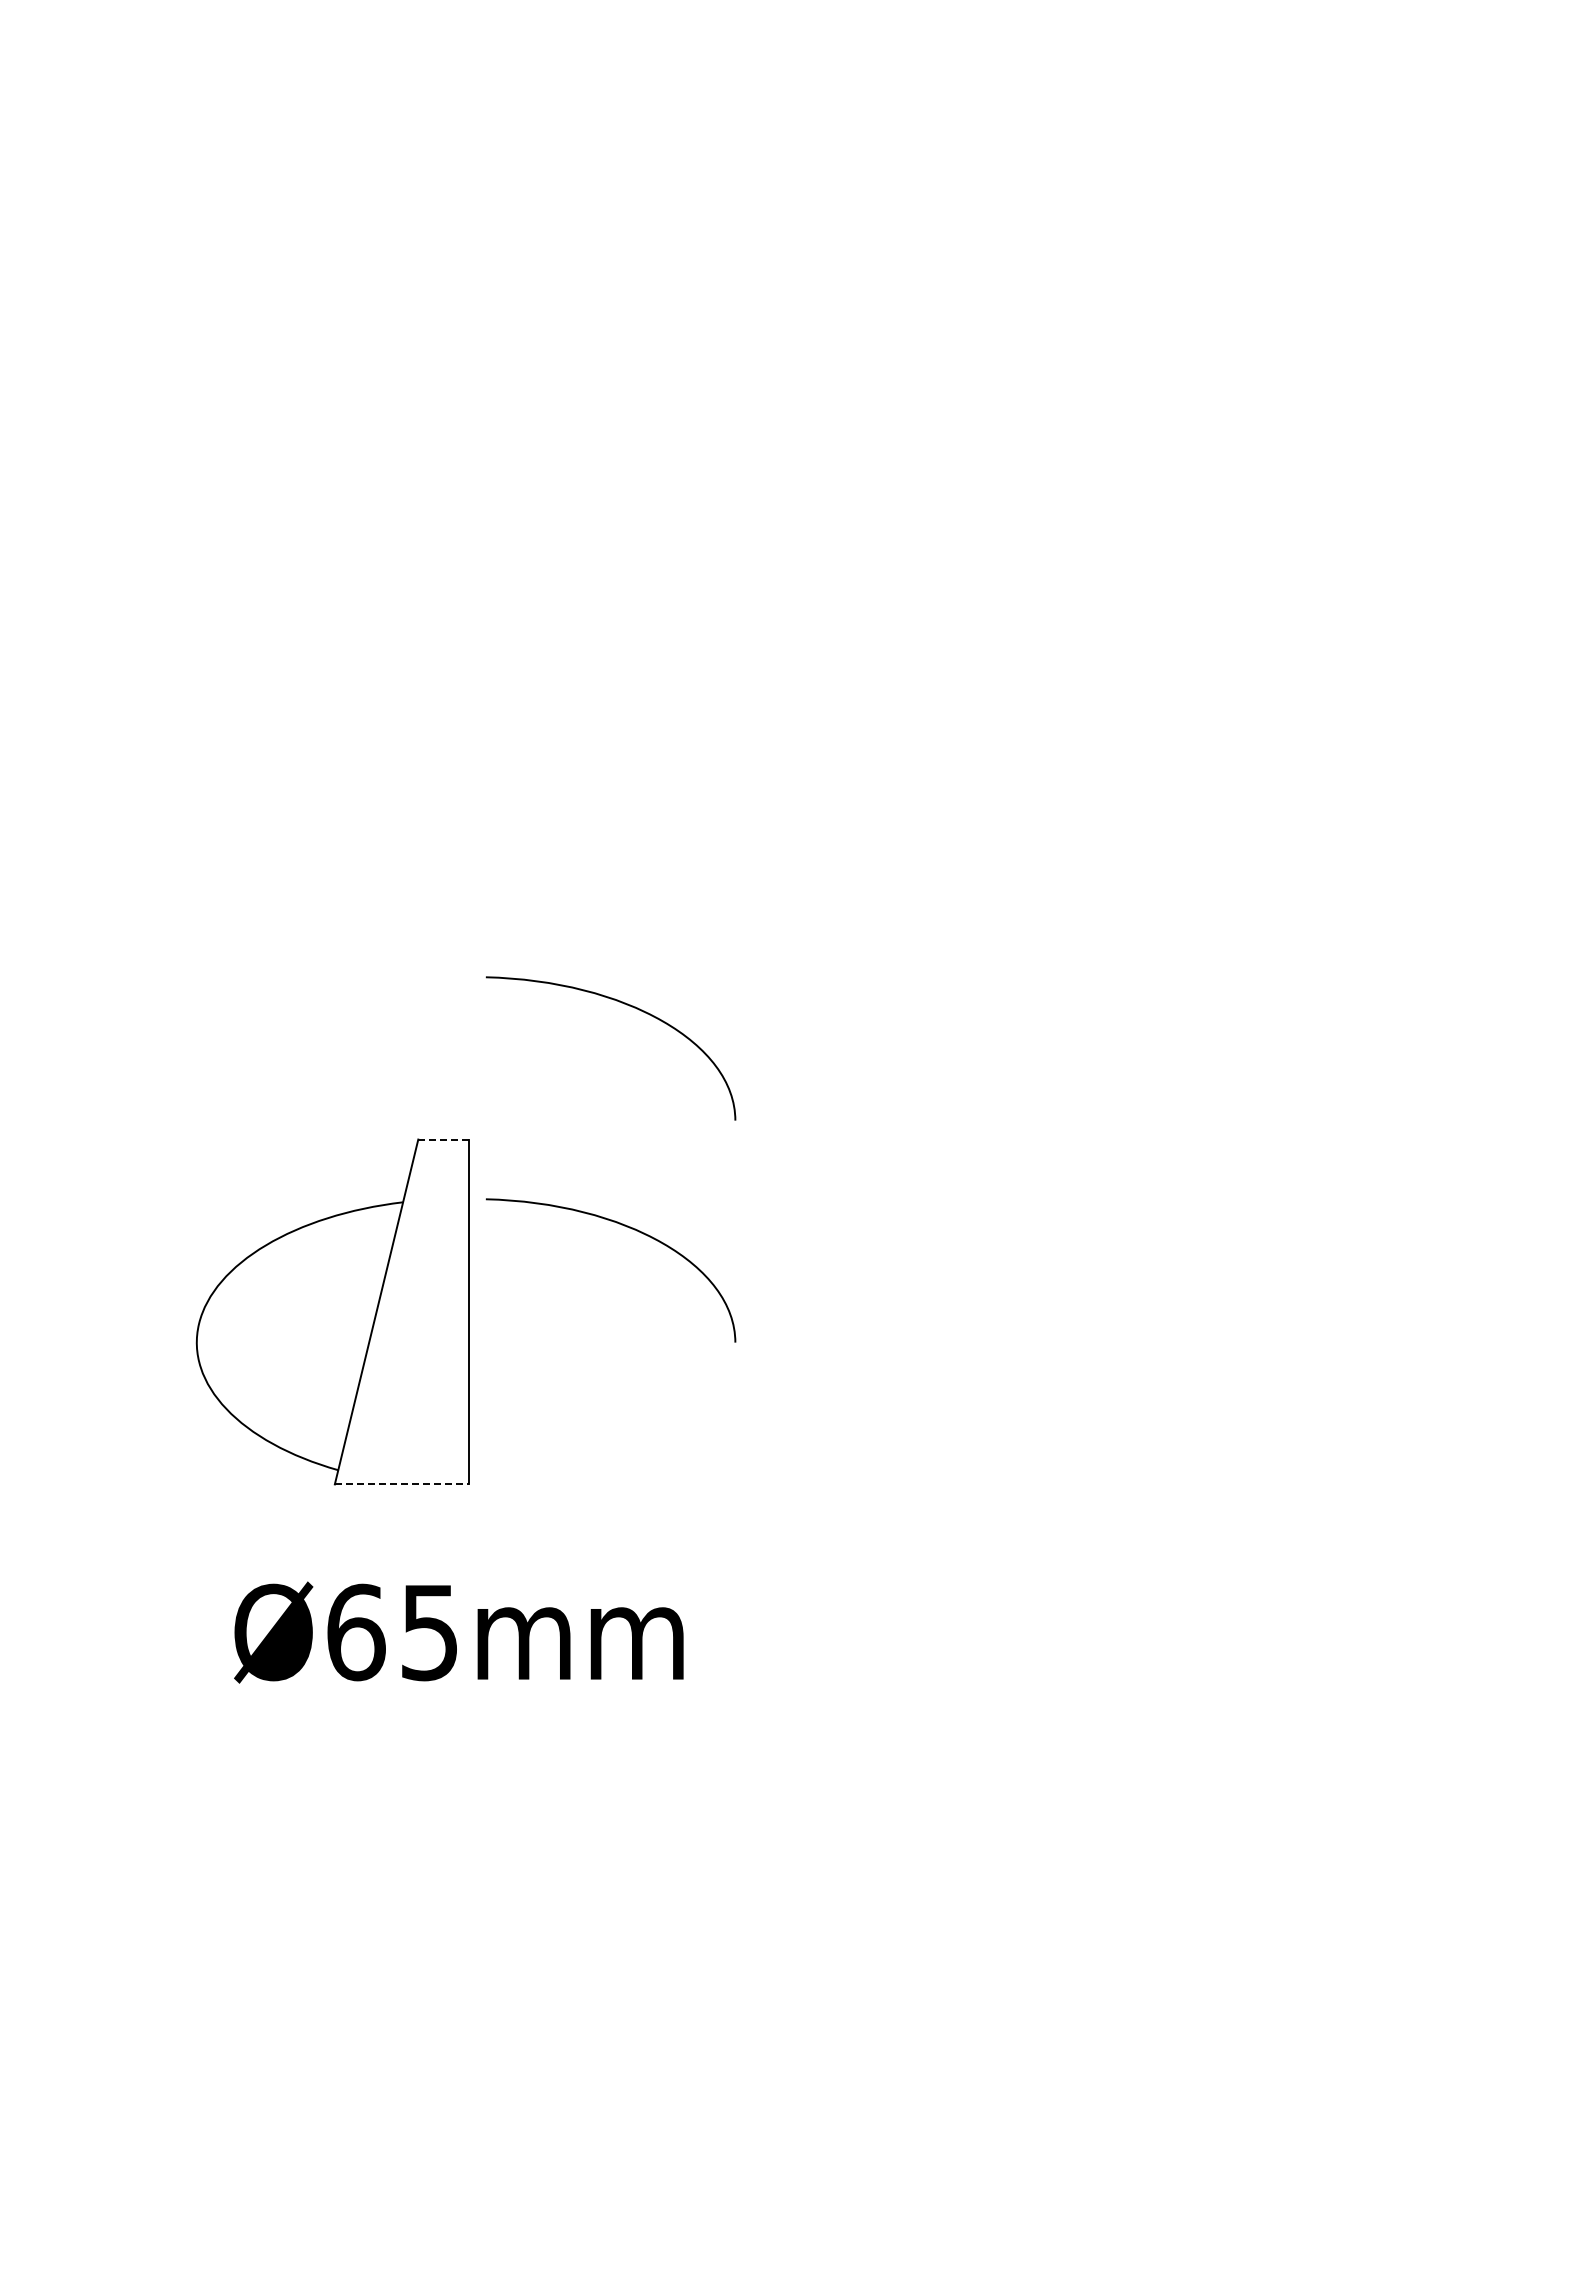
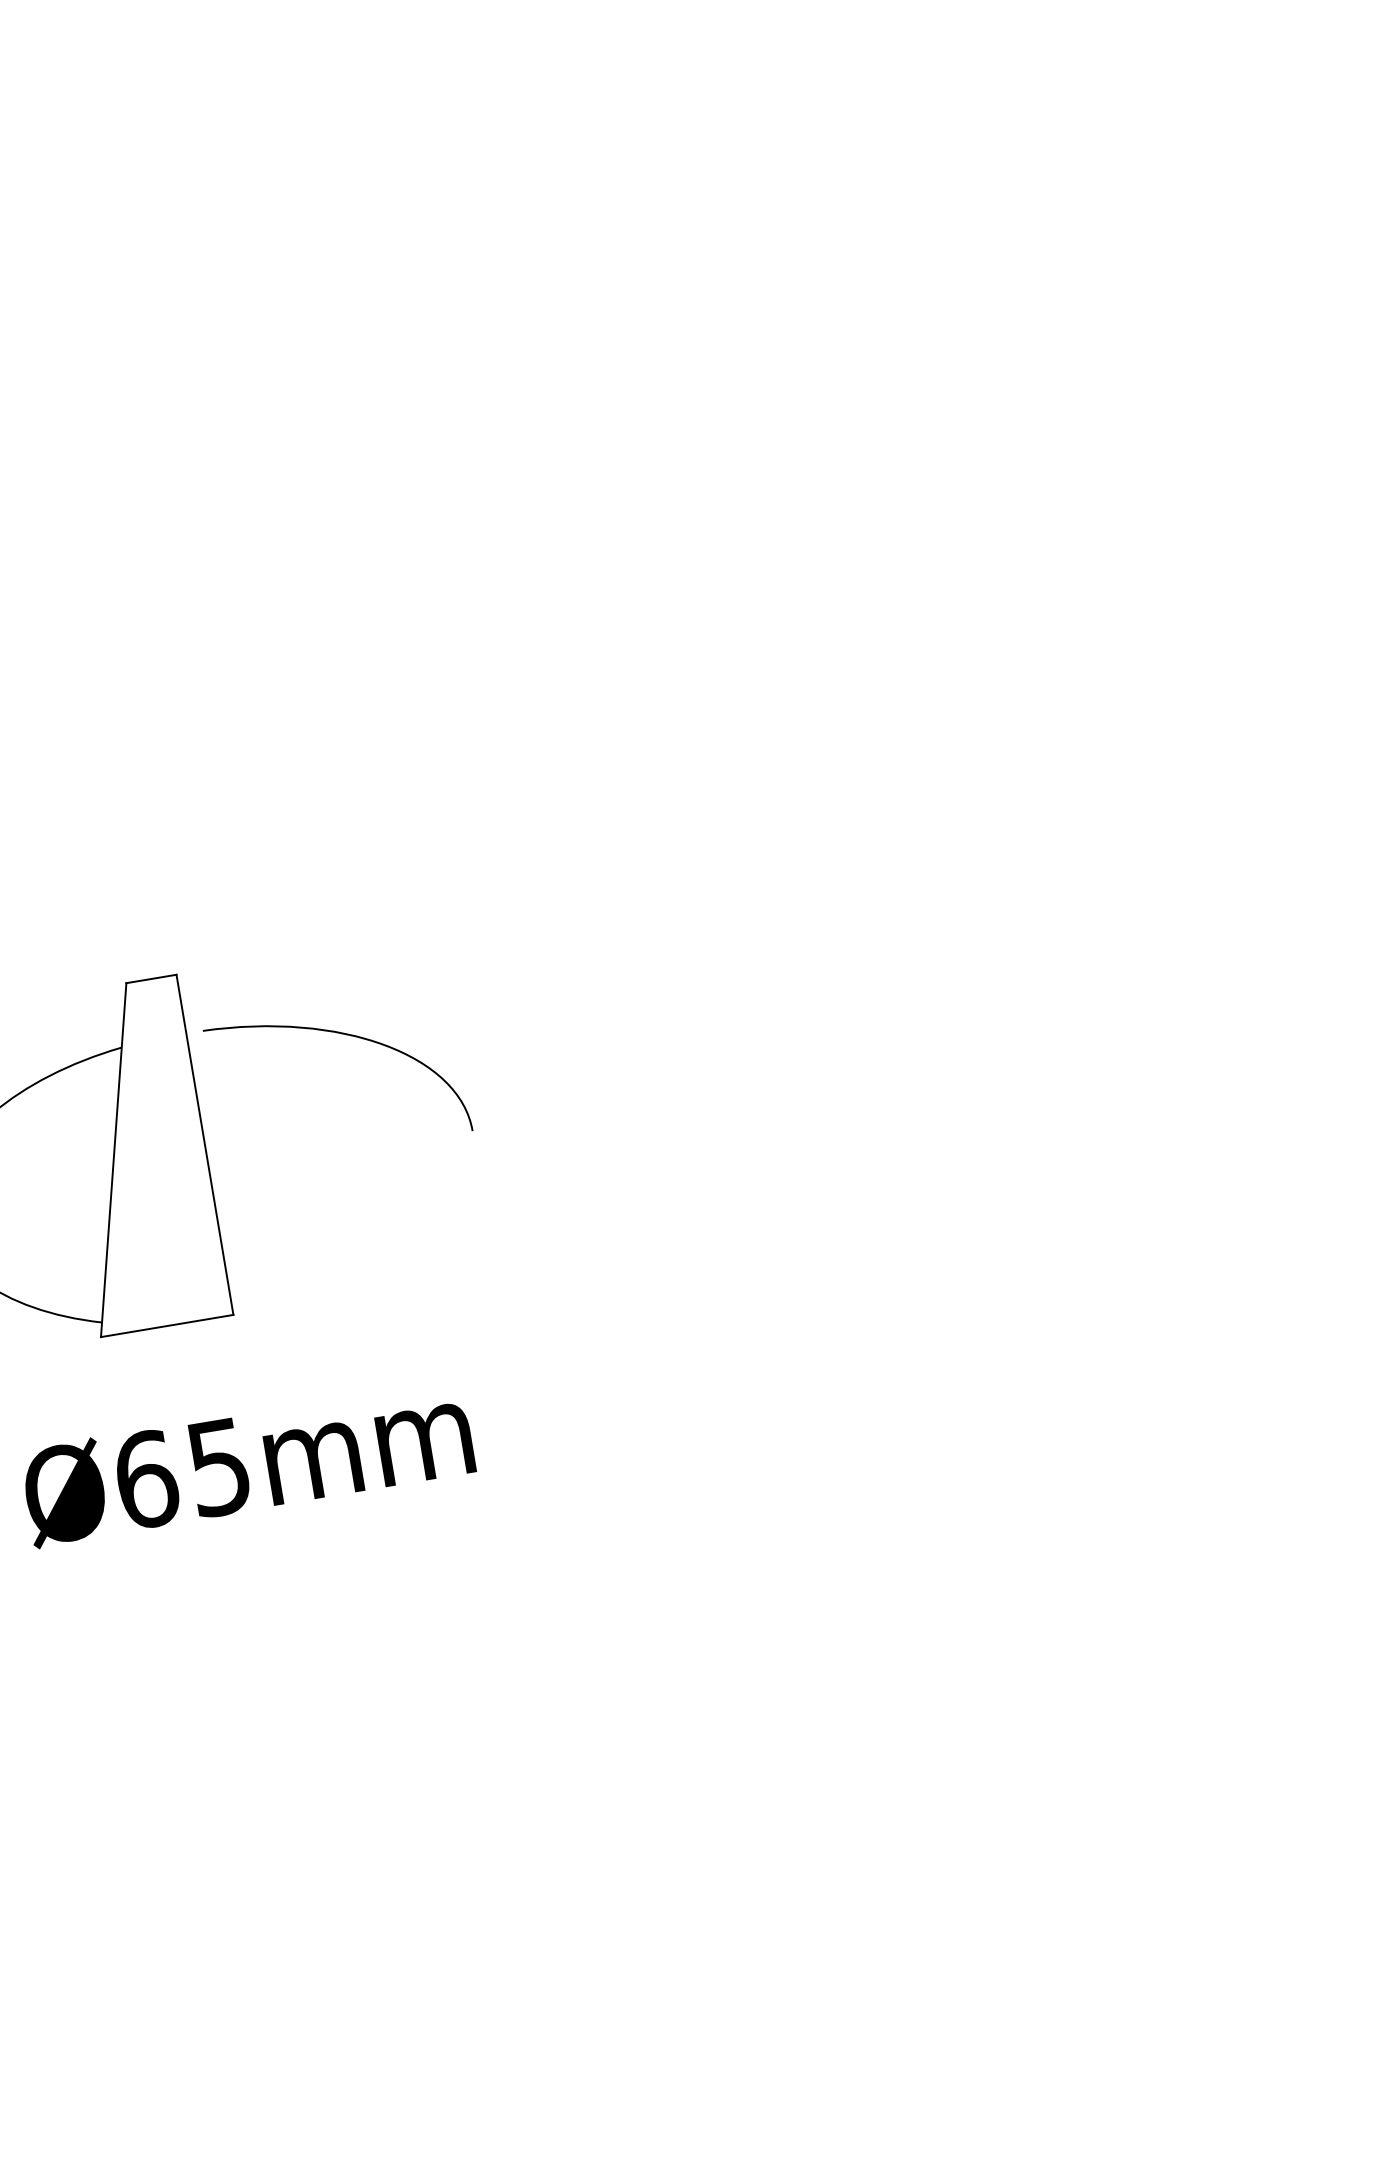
curve: (626, 1005) -> (309, 816), removed
line: (444, 1139) -> (152, 978), dashed -> solid
line: (402, 1484) -> (167, 1326), dashed -> solid

